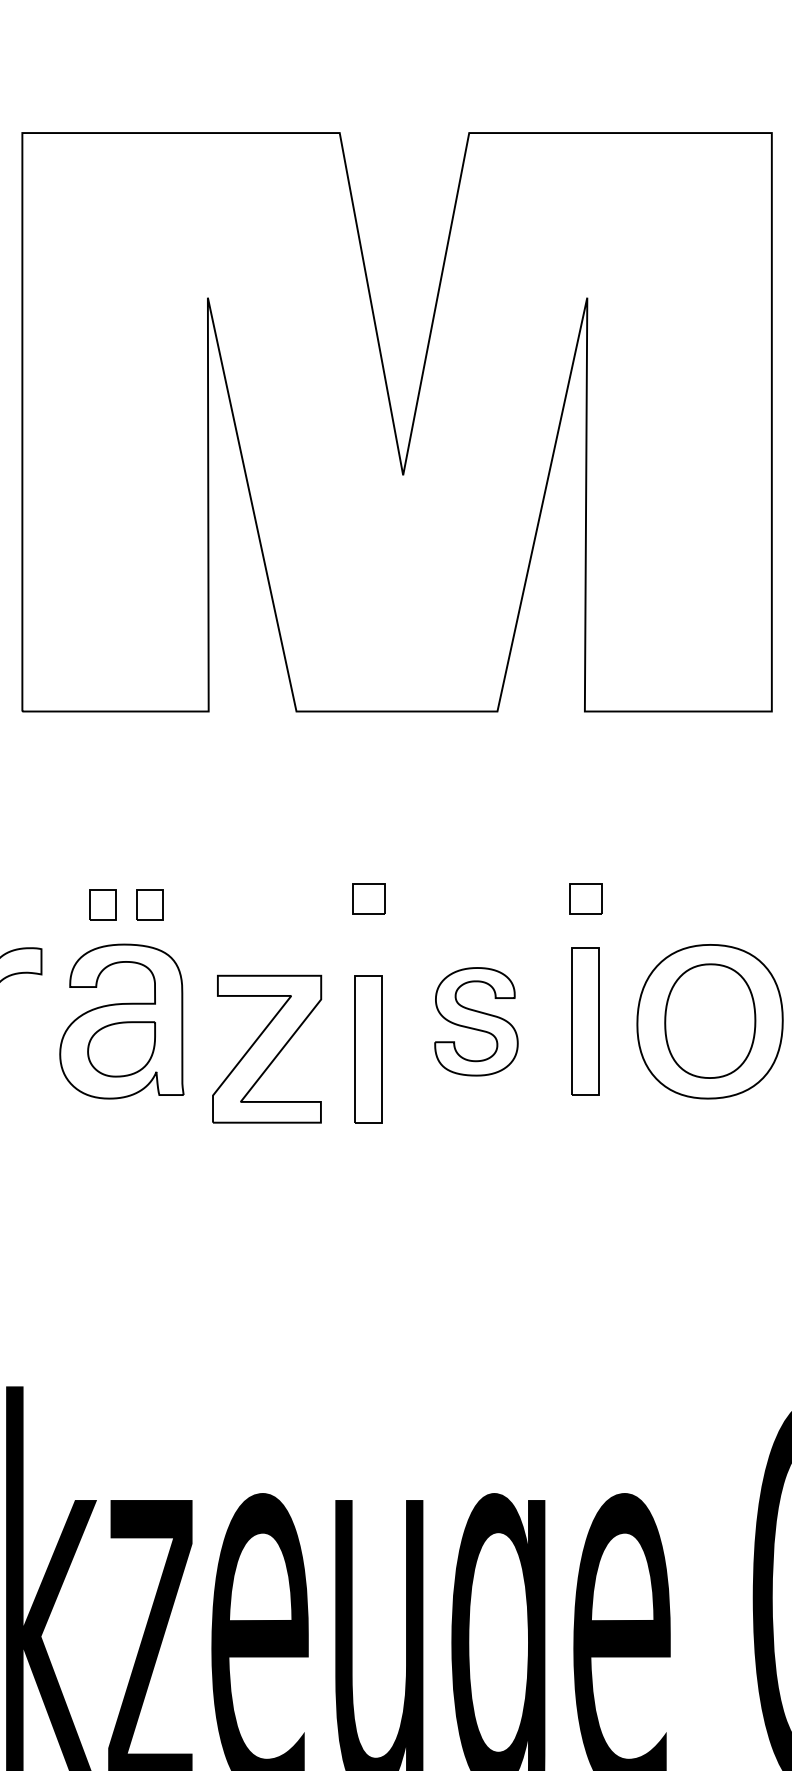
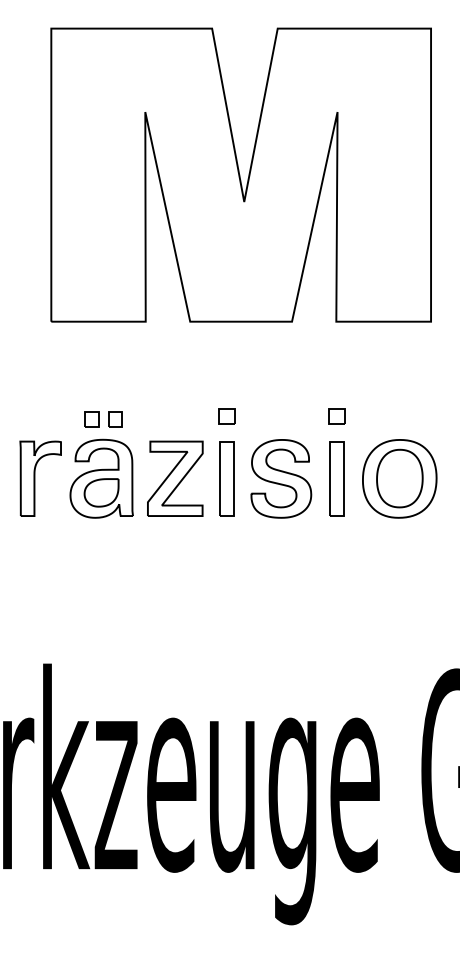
part: (476, 1020) -> (281, 478), size x1.43
part: (267, 1048) -> (175, 478), moved
part: (368, 1048) -> (226, 478), moved

